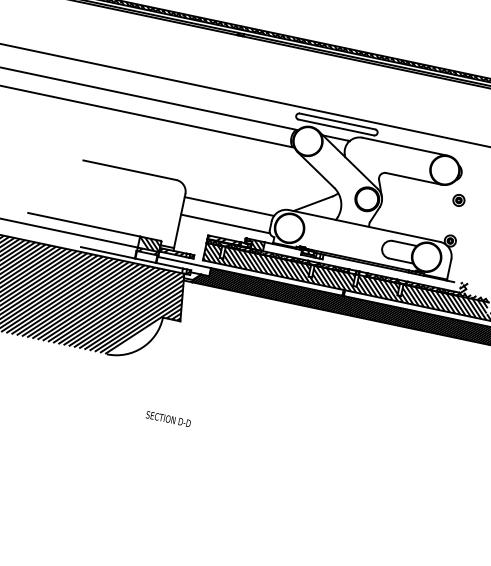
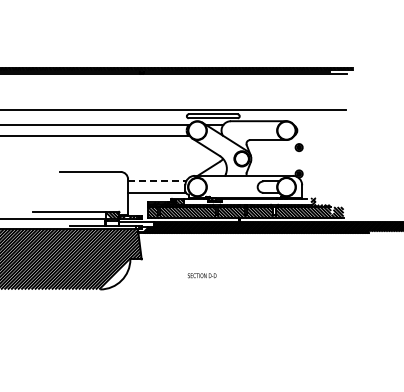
line: (229, 206) -> (157, 181), solid -> dashed
text: (167, 418) -> (201, 275), moved

